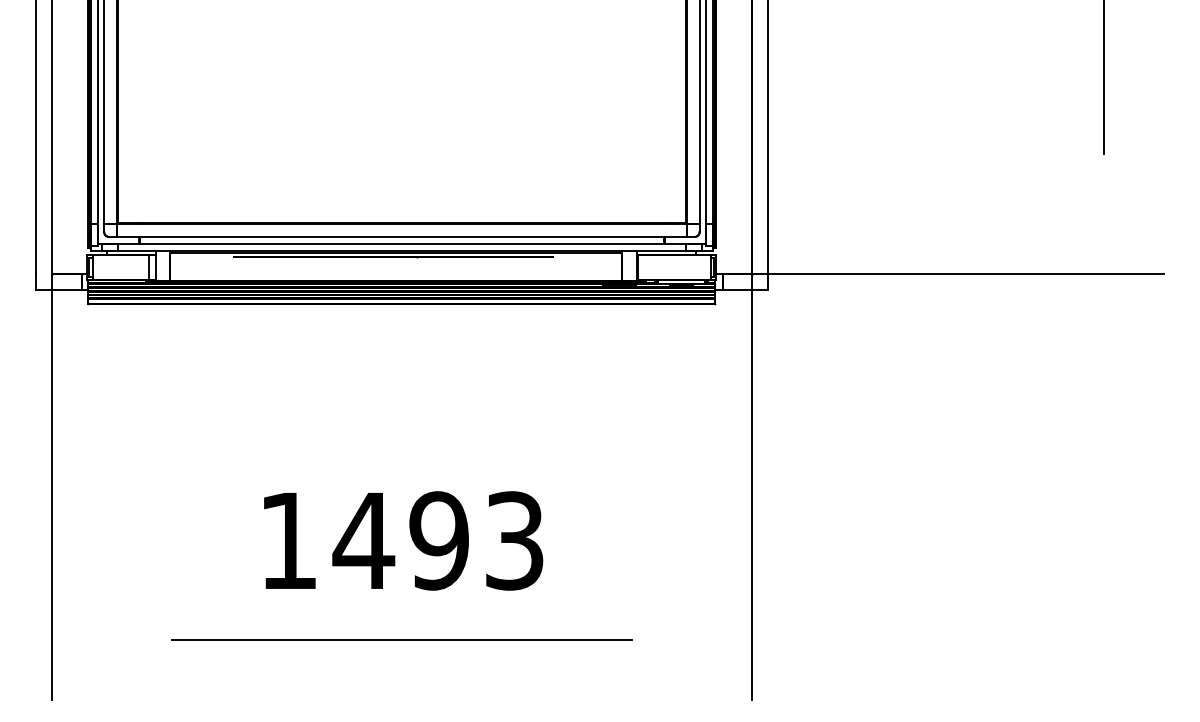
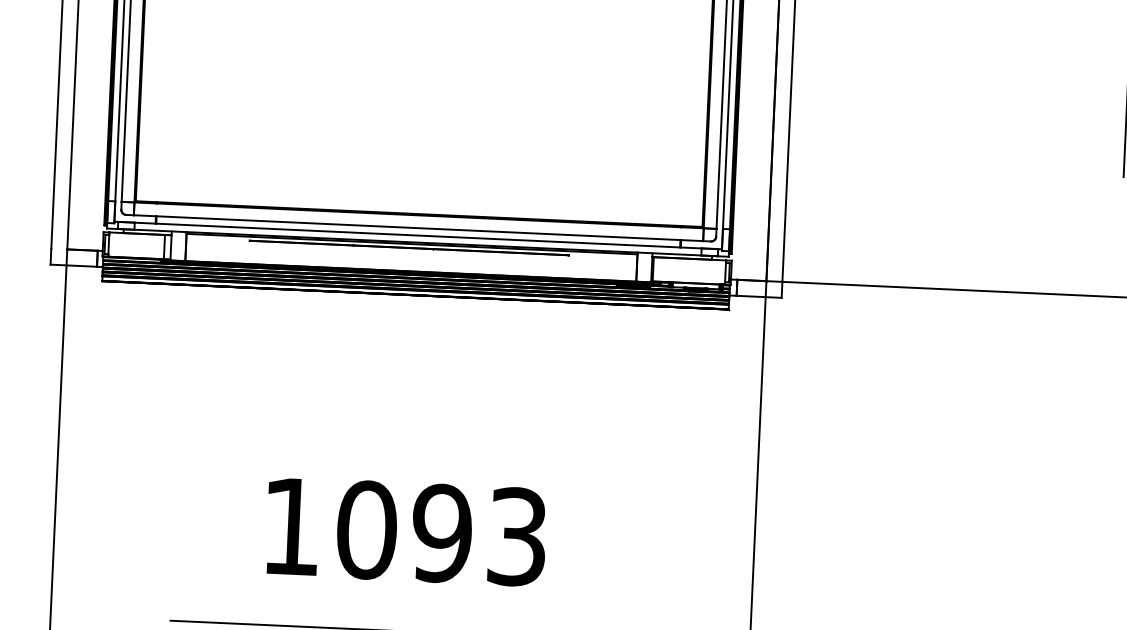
text: (363, 540) -> (366, 529), 1493 -> 1093

